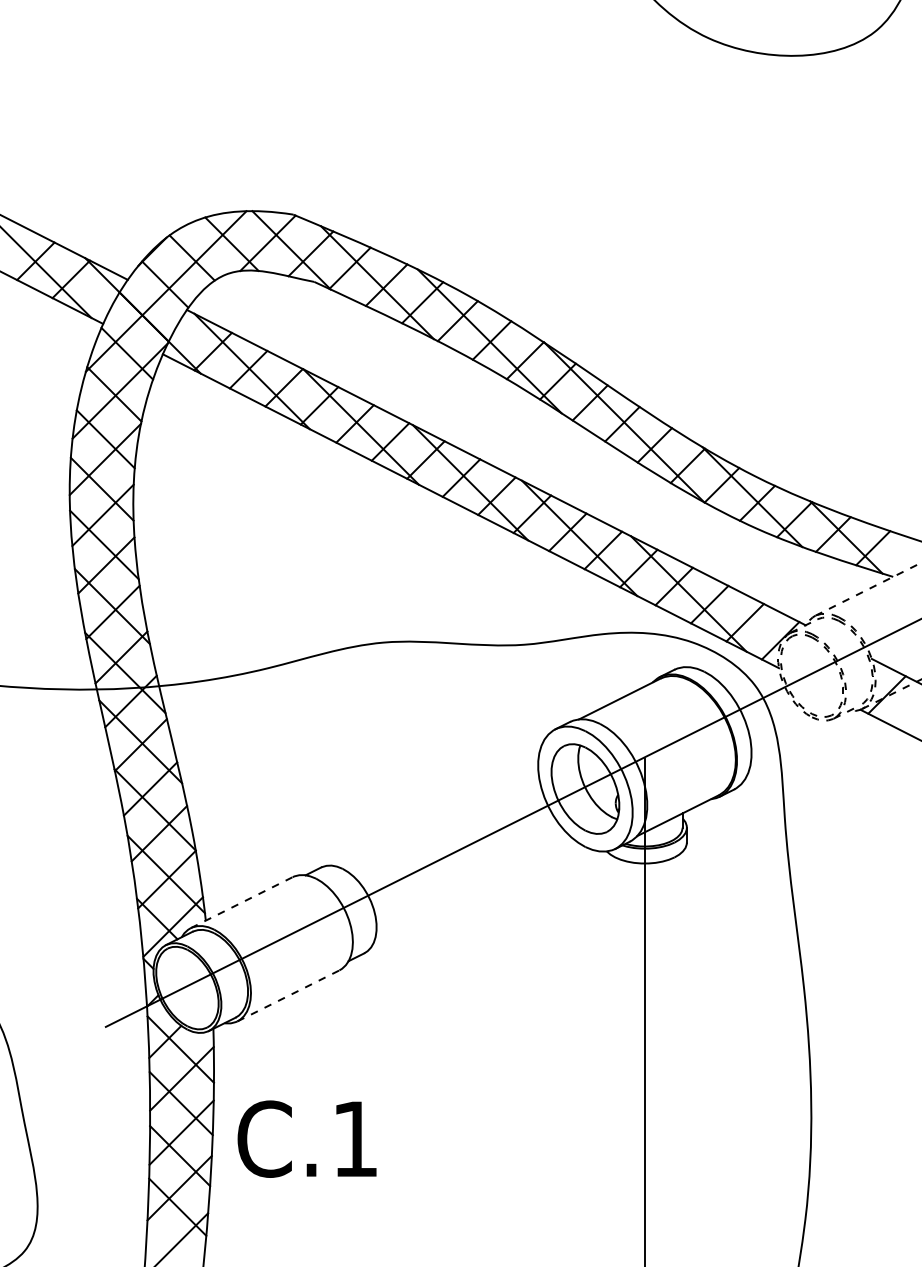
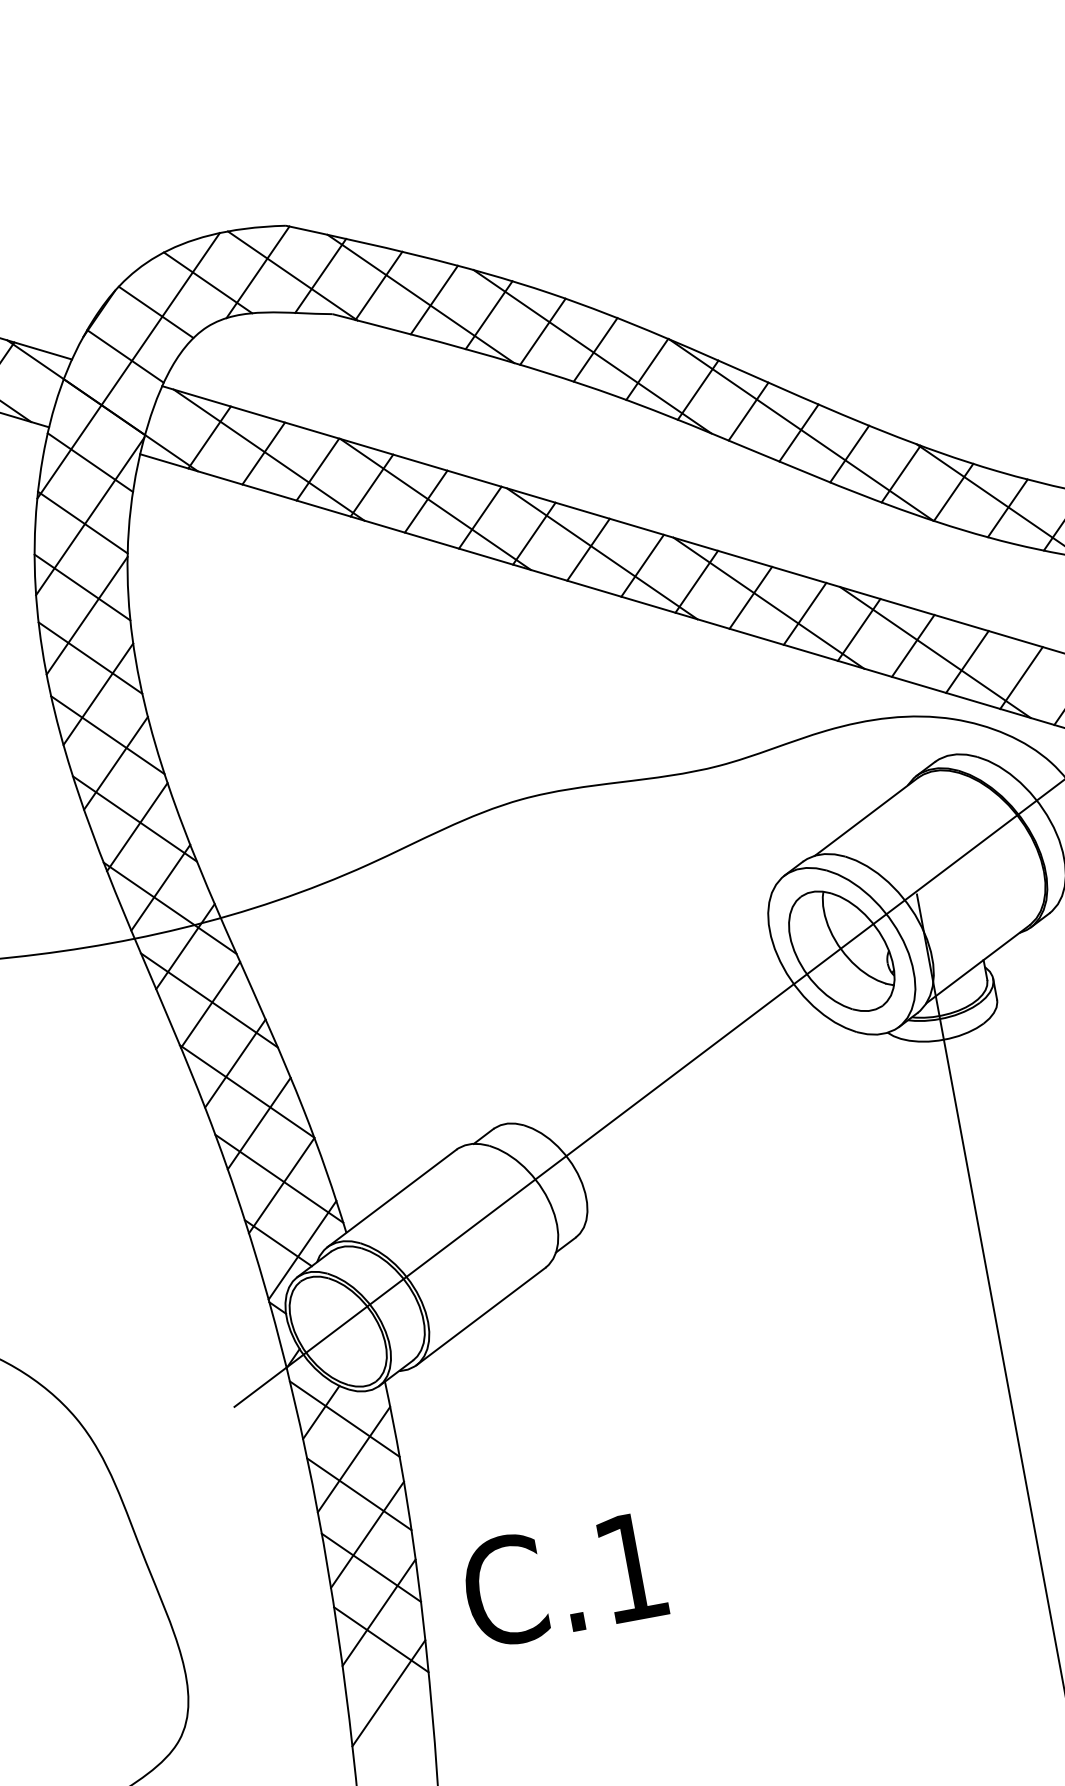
line: (241, 902) -> (391, 1198), dashed -> solid
line: (288, 995) -> (481, 1315), dashed -> solid
text: (306, 1138) -> (563, 1579), moved

